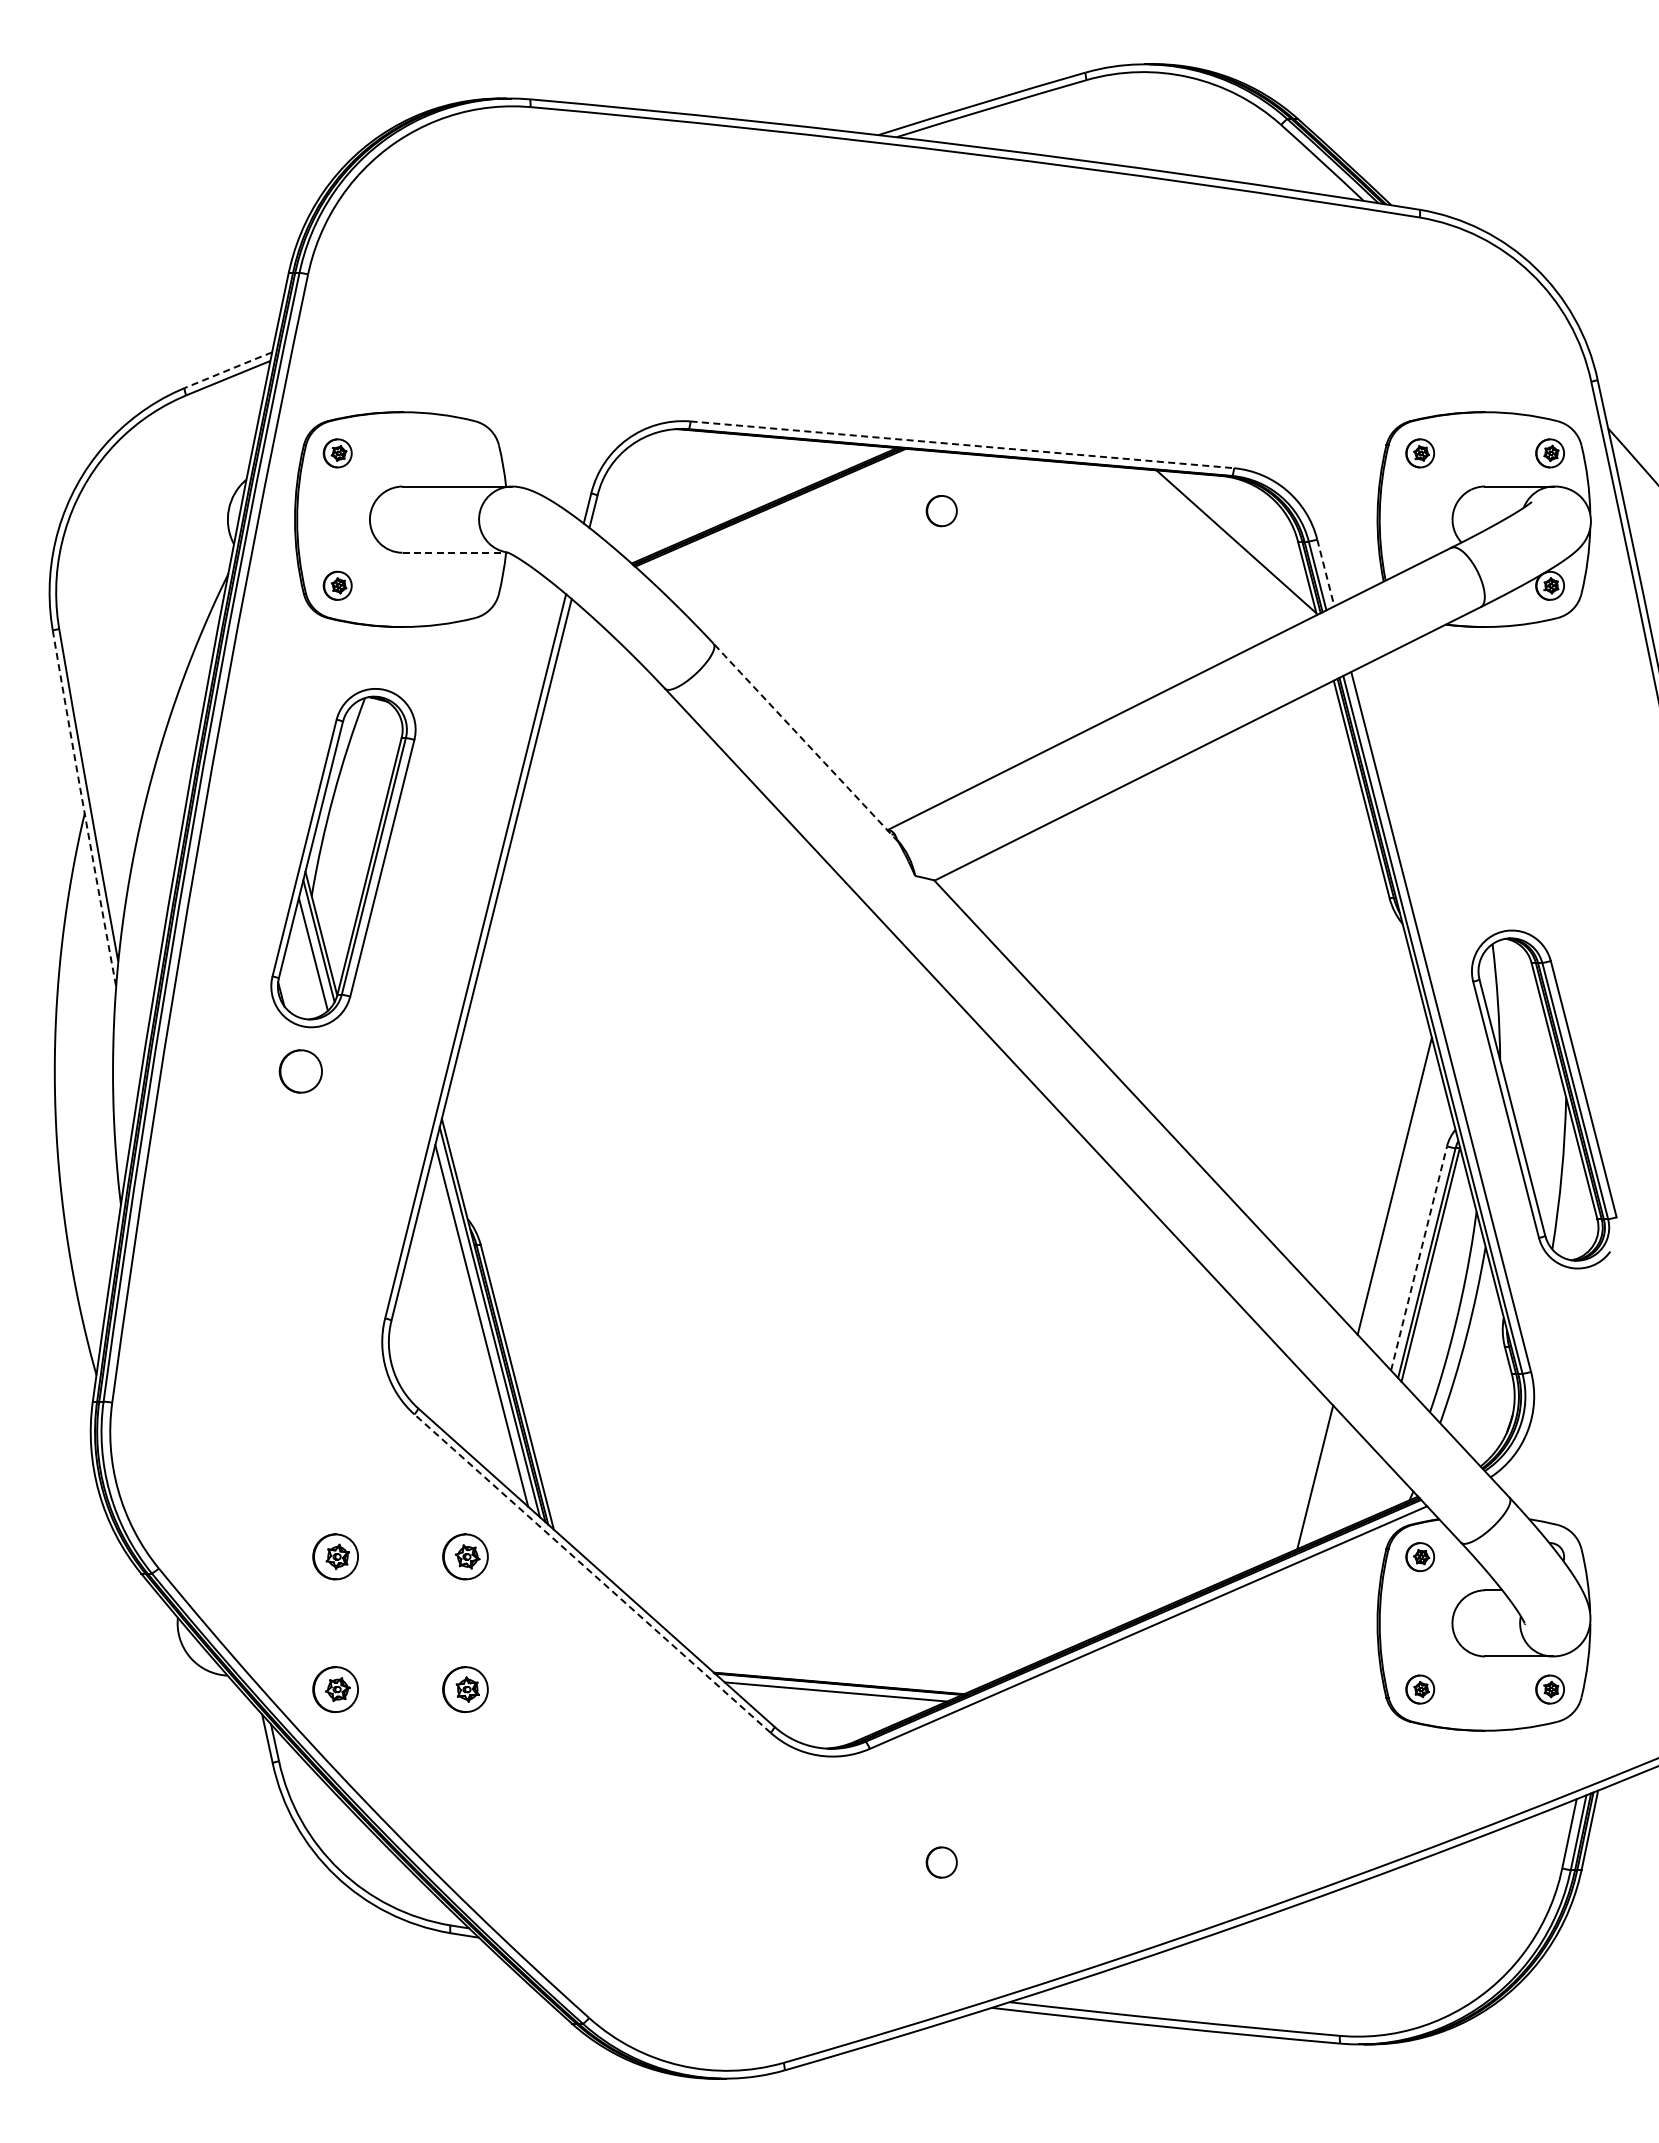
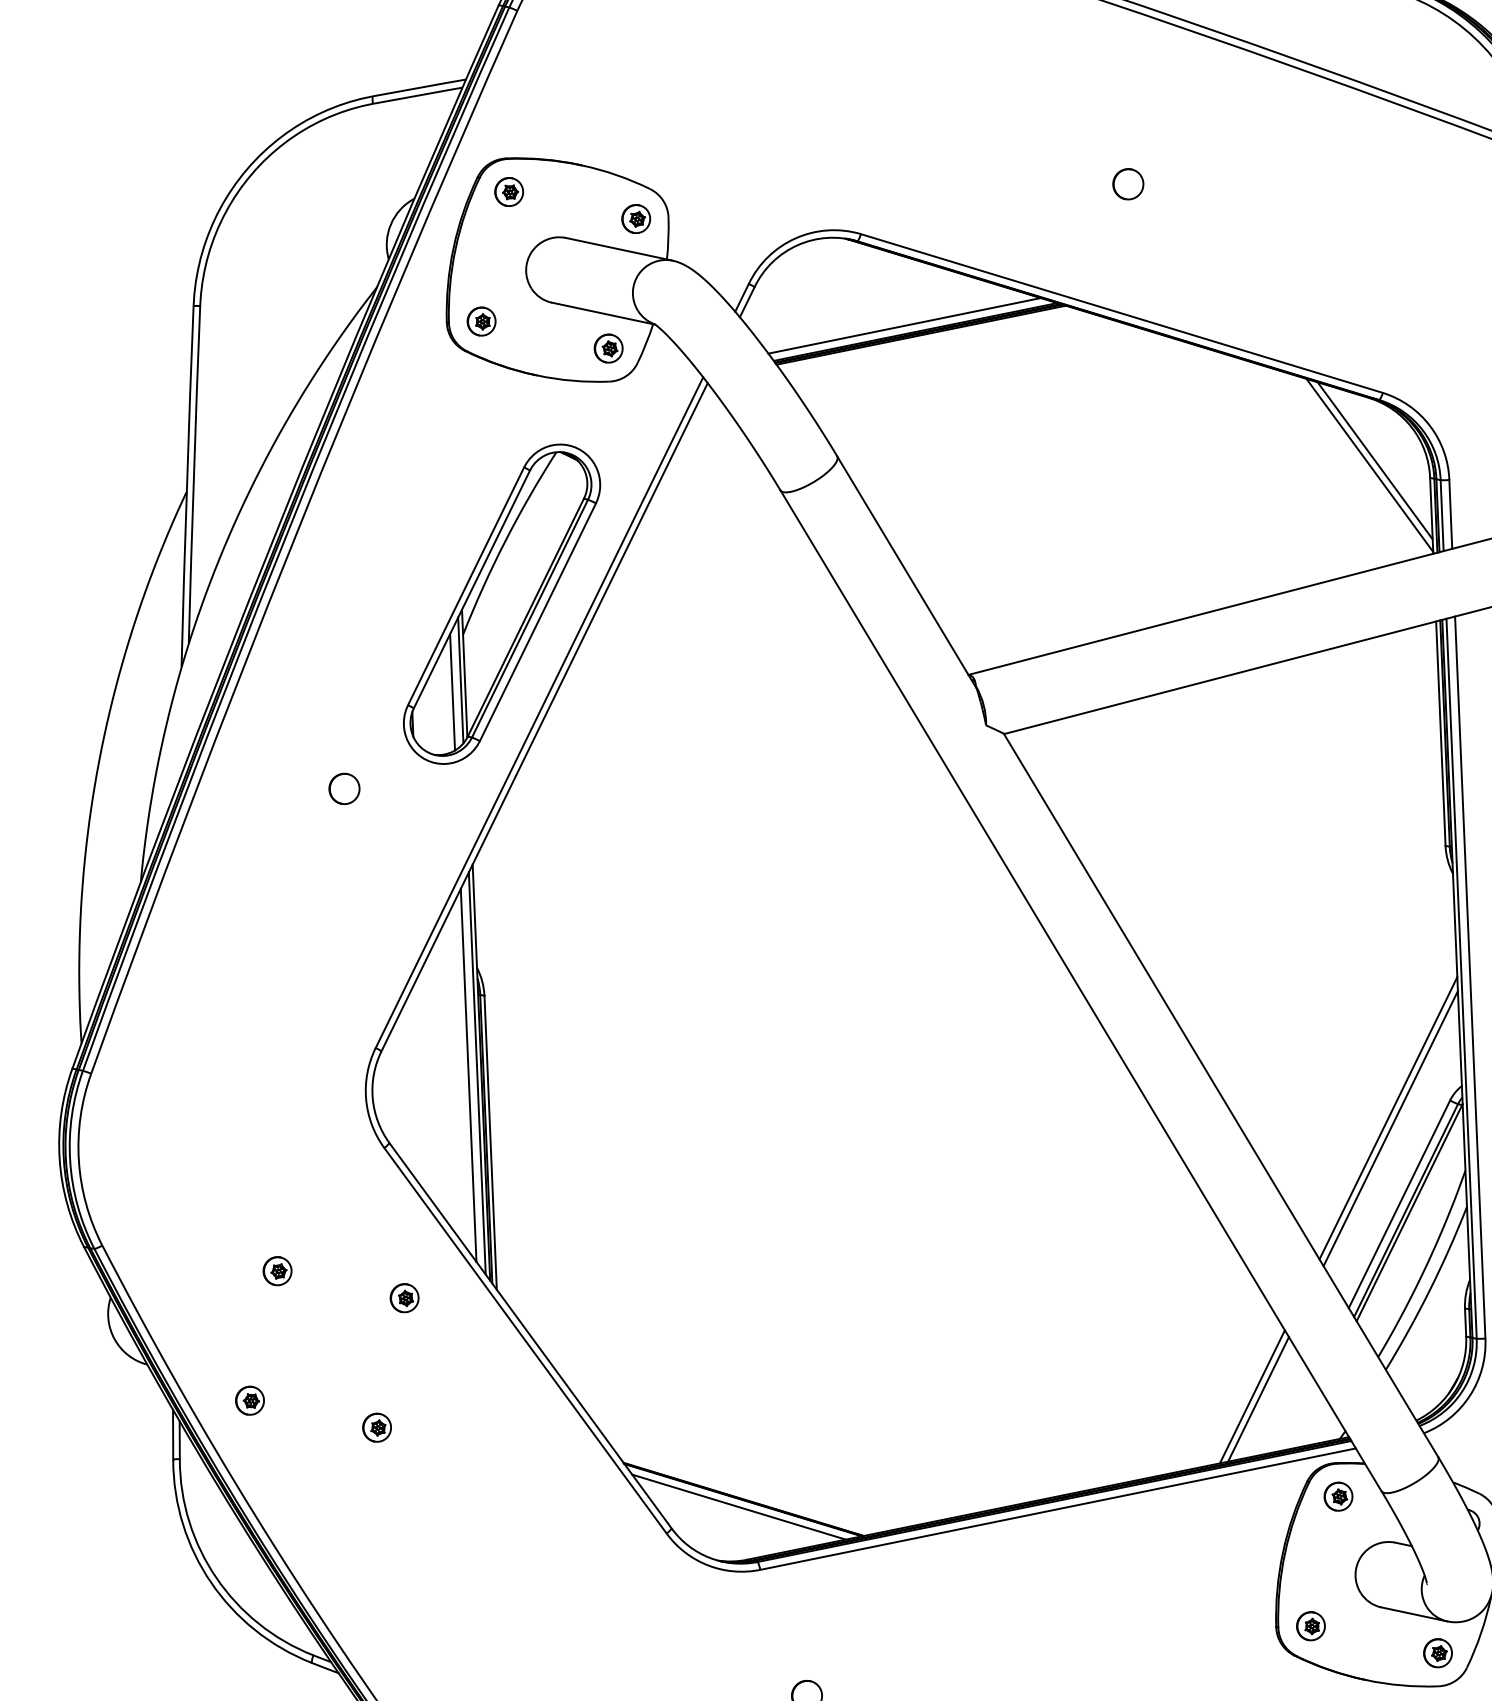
line: (228, 370) -> (419, 88), dashed -> solid
line: (962, 444) -> (1122, 313), dashed -> solid
part: (467, 453) -> (636, 219), added
line: (751, 501) -> (903, 325), added
part: (941, 511) -> (1127, 184), moved
line: (1240, 536) -> (1374, 461), added
line: (455, 552) -> (603, 313), dashed -> solid
line: (1325, 573) -> (1450, 514), dashed -> solid
part: (467, 585) -> (608, 348), added
line: (805, 742) -> (906, 572), dashed -> solid
arc: (83, 808) -> (186, 486), dashed -> solid
part: (343, 858) -> (501, 604), moved
part: (300, 1071) -> (344, 788), size x0.71
line: (1390, 1176) -> (1388, 1118), added
line: (1419, 1258) -> (1399, 1204), dashed -> solid
line: (1321, 1478) -> (1258, 1399), added
part: (335, 1557) -> (277, 1271), size x0.62
part: (465, 1557) -> (404, 1298), size x0.62
line: (592, 1573) -> (525, 1340), dashed -> solid
part: (335, 1689) -> (249, 1400), size x0.62
part: (465, 1689) -> (377, 1427), size x0.62

